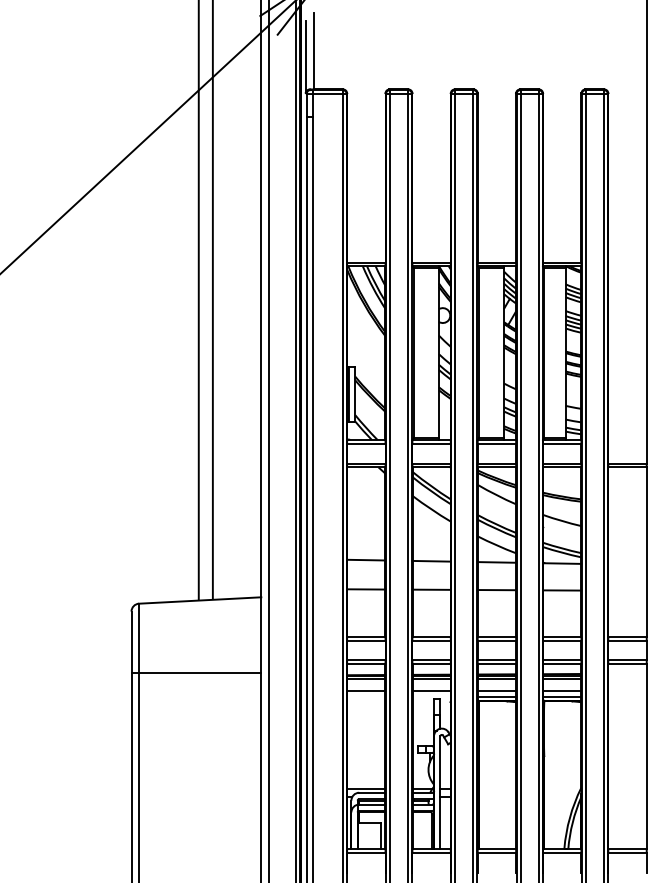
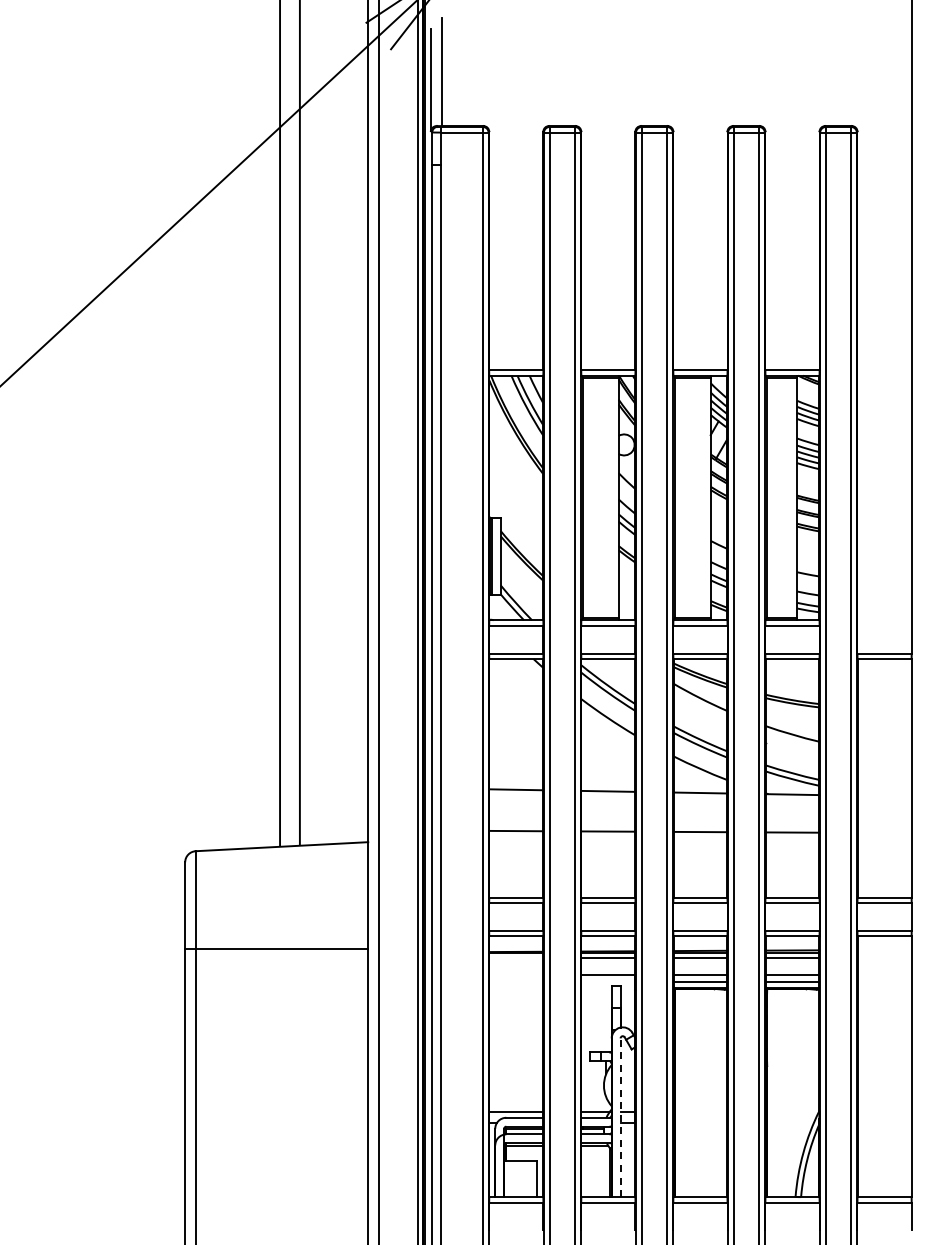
line: (366, 679) -> (516, 958), removed
line: (366, 691) -> (516, 974), removed
line: (440, 792) -> (620, 1117), solid -> dashed

